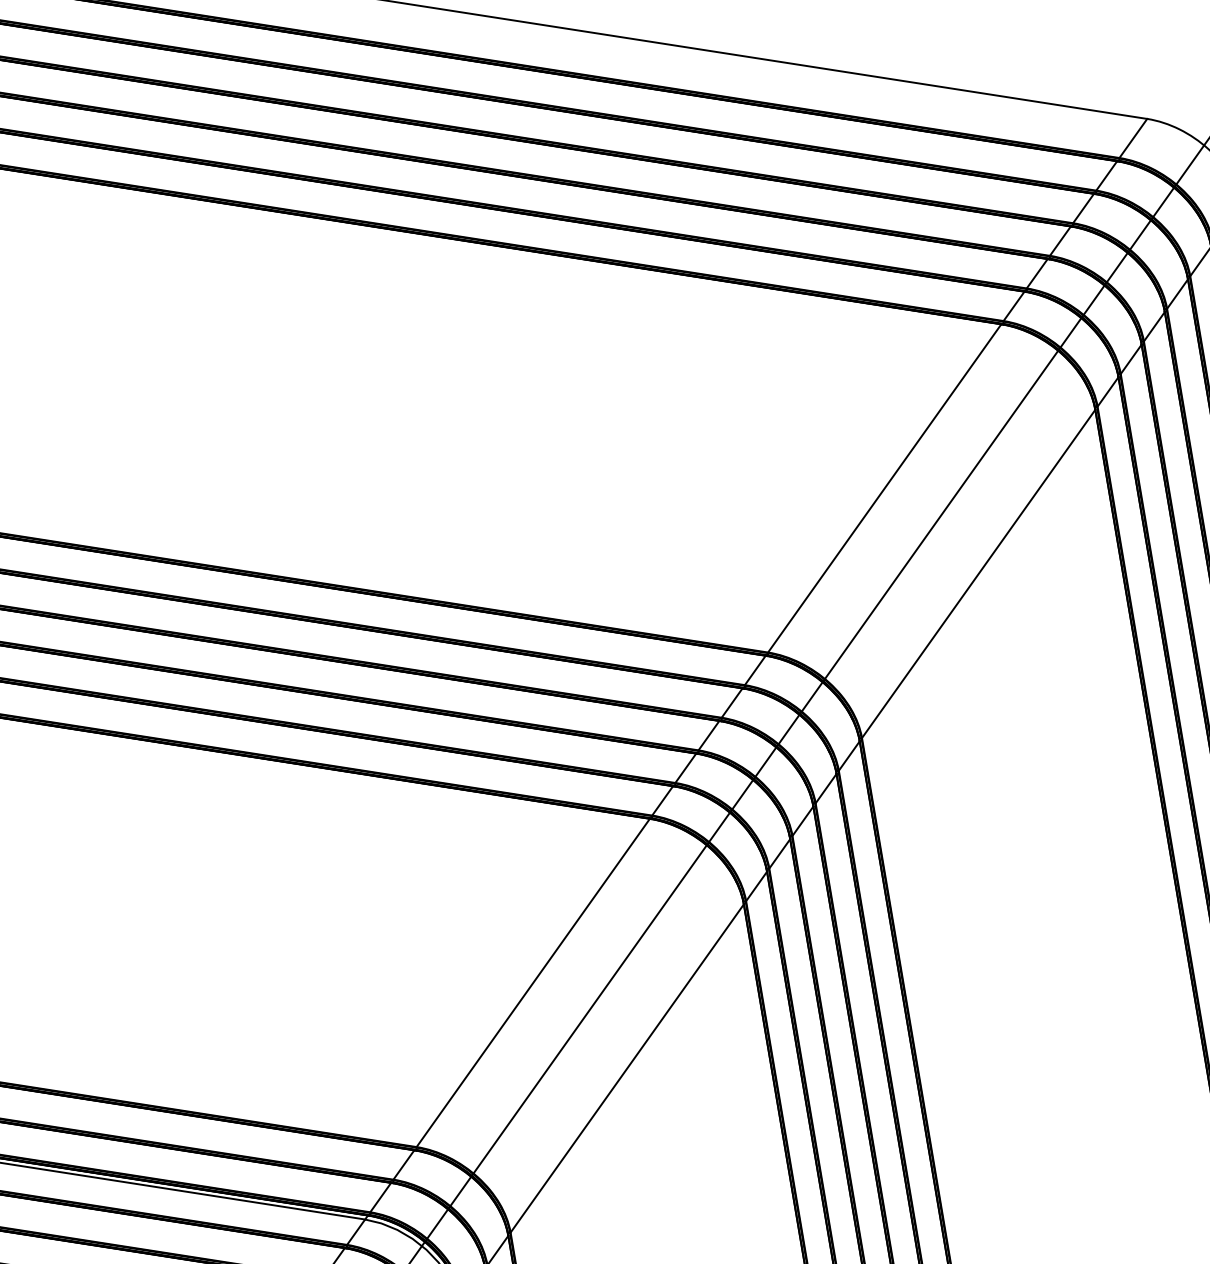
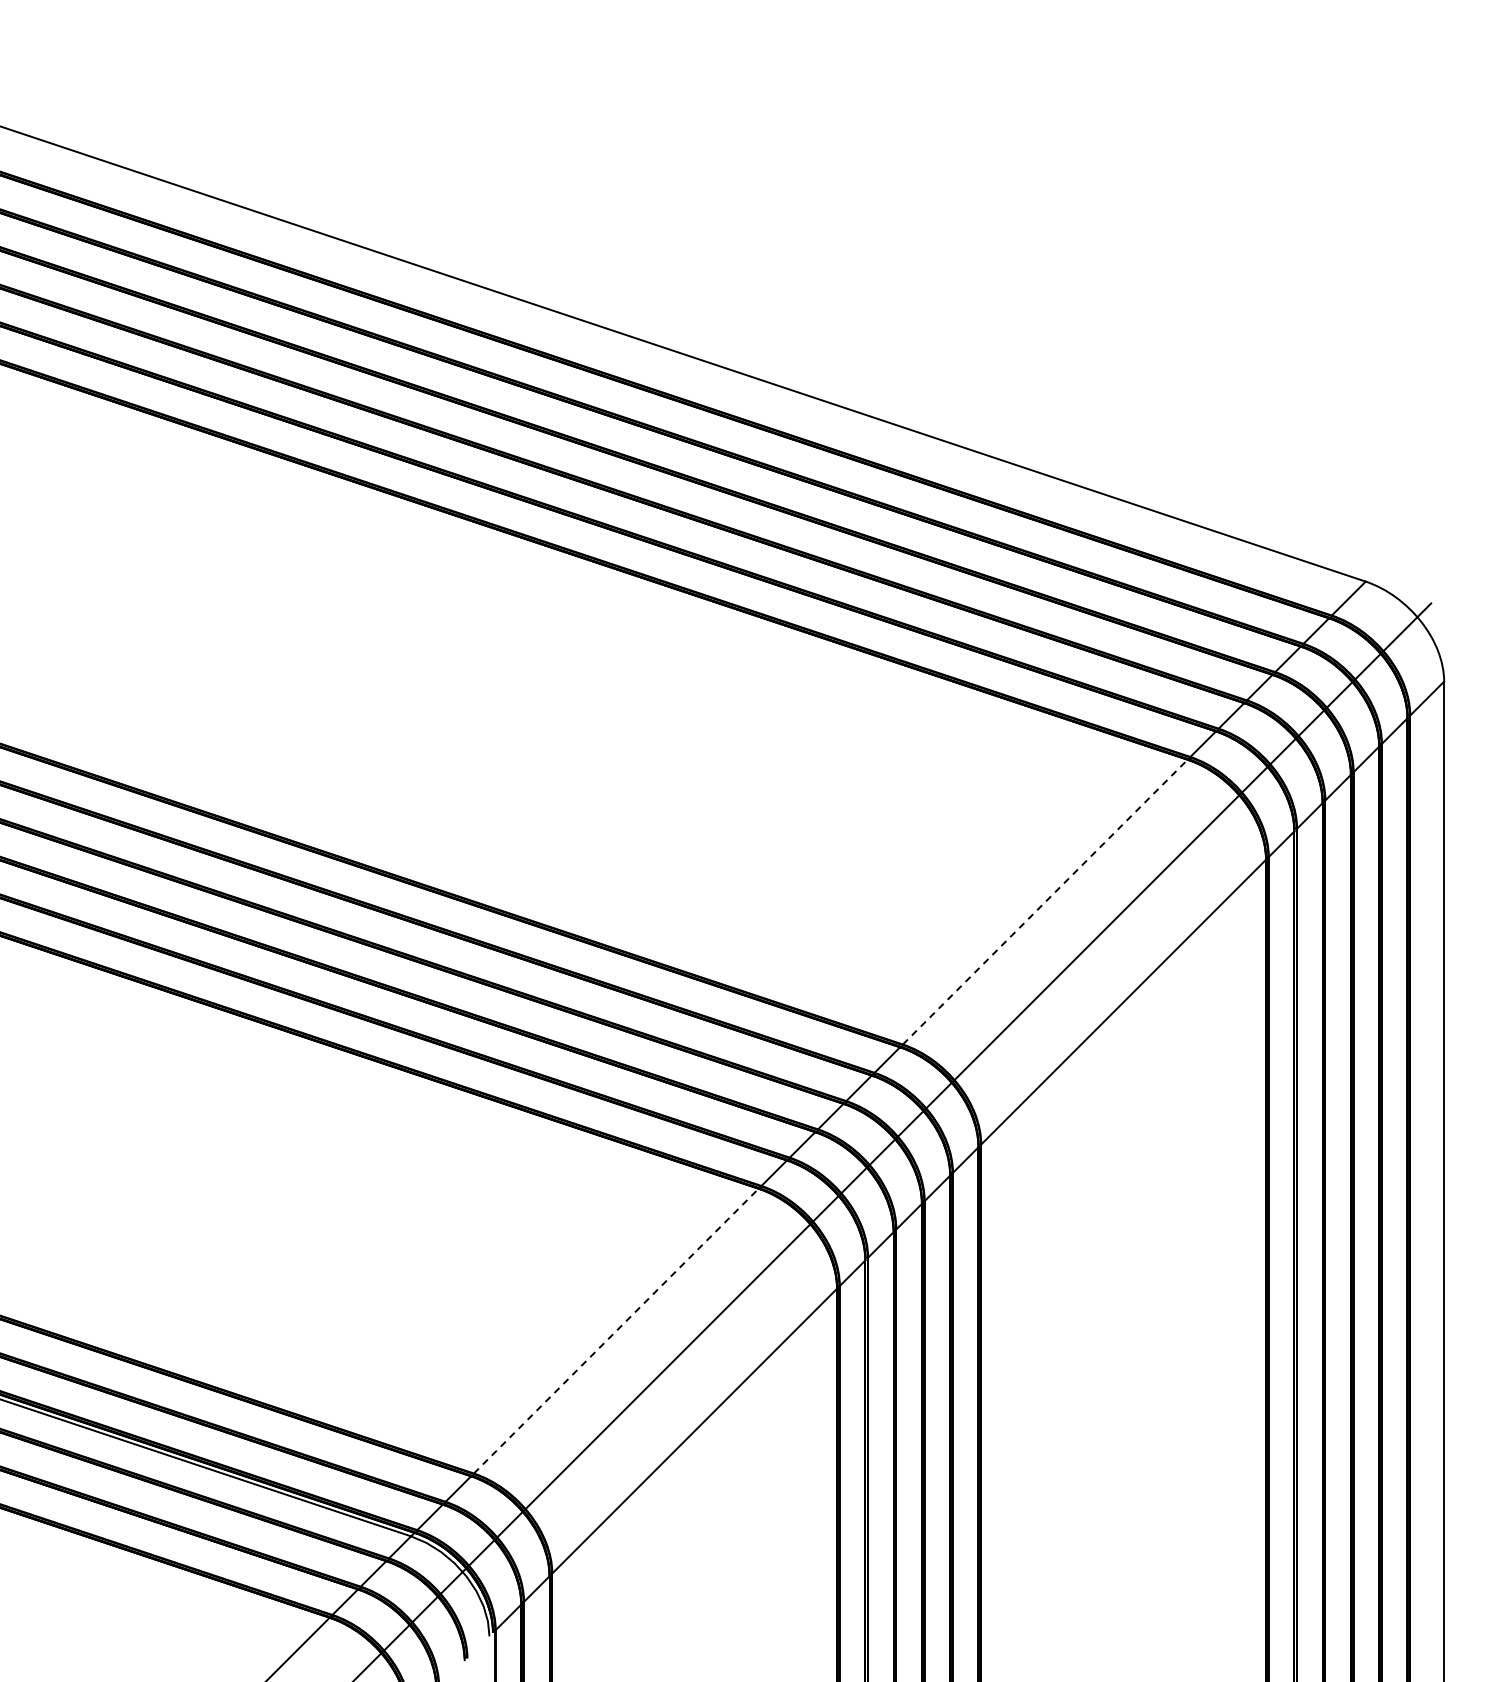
line: (884, 487) -> (1045, 901), solid -> dashed
line: (533, 982) -> (616, 1330), solid -> dashed

